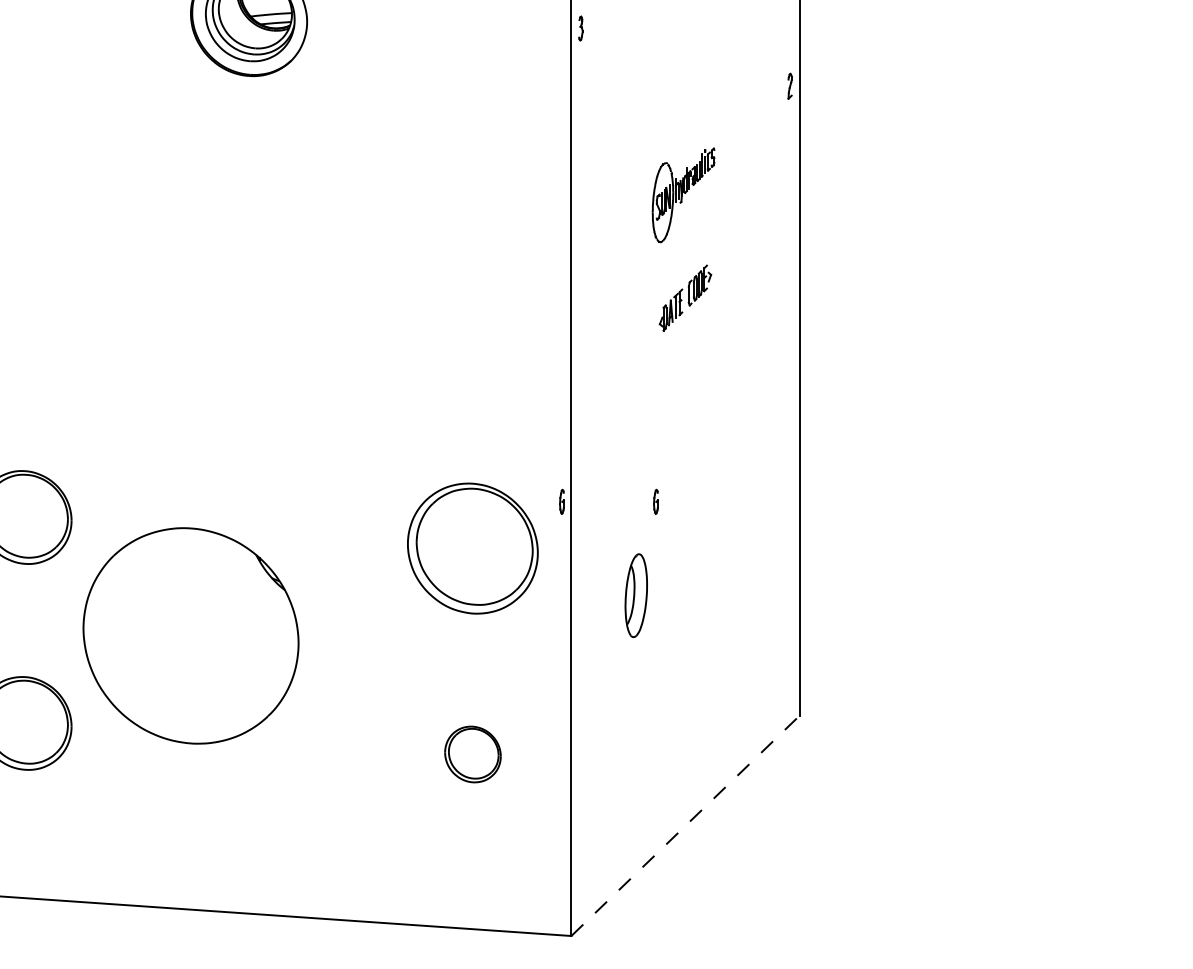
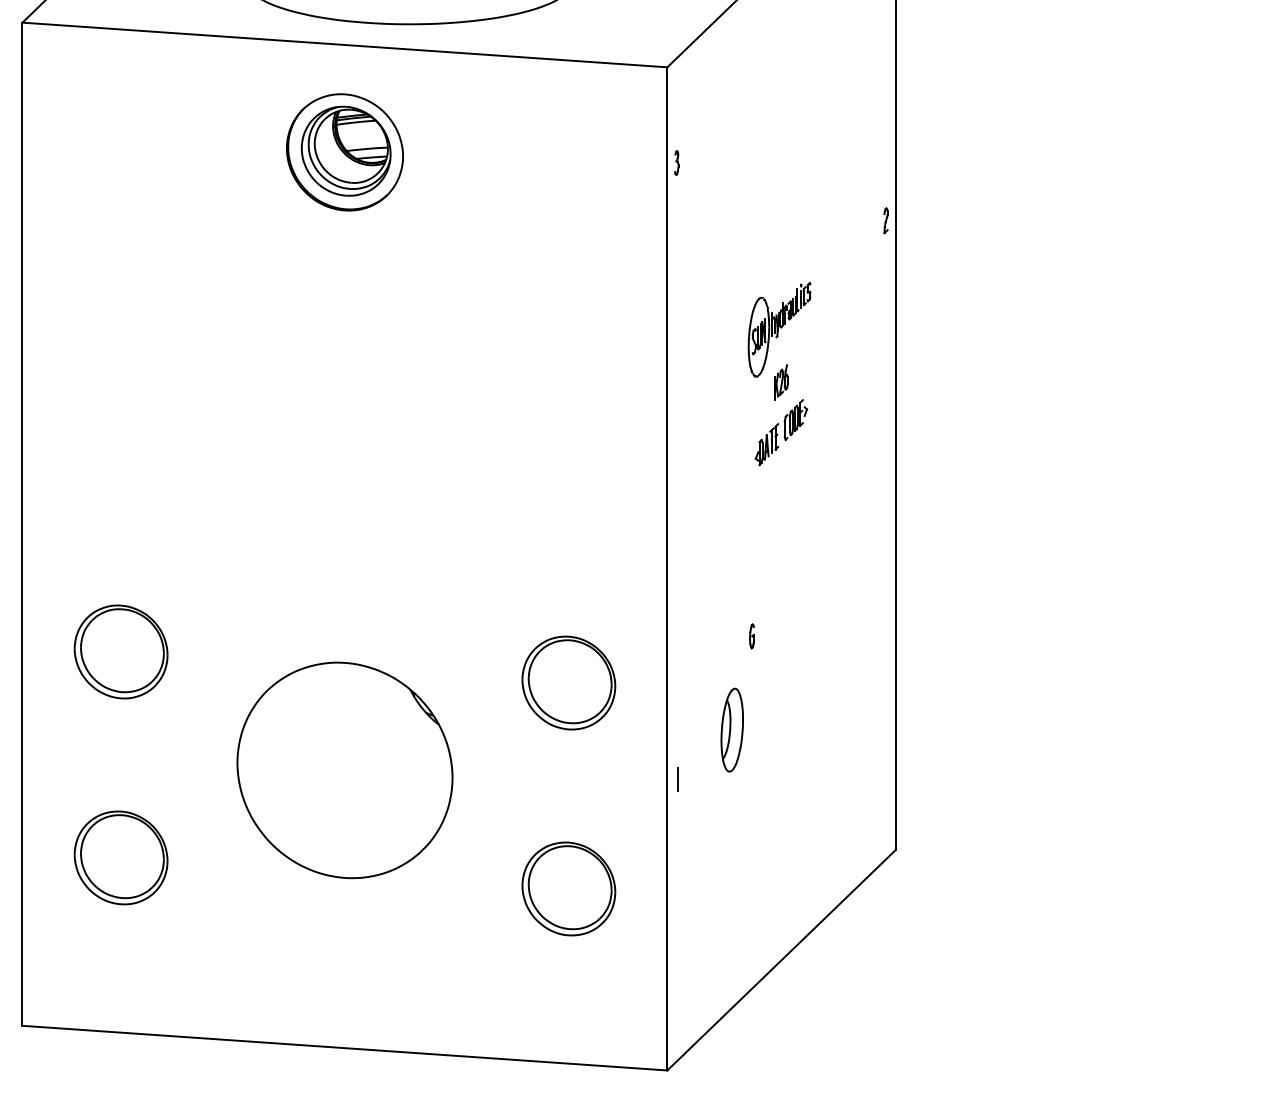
part: (685, 248) -> (781, 382), added
part: (561, 502) -> (657, 636), removed
part: (472, 548) -> (568, 682), size x0.71
part: (190, 636) -> (344, 770), moved
line: (581, 645) -> (677, 779), added
part: (472, 754) -> (568, 888), size x1.67
line: (685, 826) -> (781, 960), dashed -> solid

